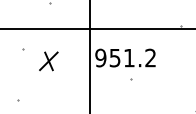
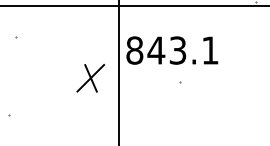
text: (125, 57) -> (172, 49), 951.2 -> 843.1
part: (48, 61) -> (90, 78), moved

